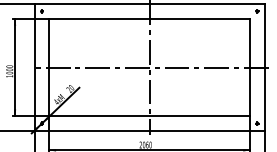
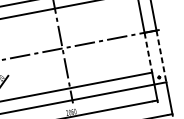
line: (250, 92) -> (148, 53), solid -> dashed
line: (264, 99) -> (161, 56), solid -> dashed

